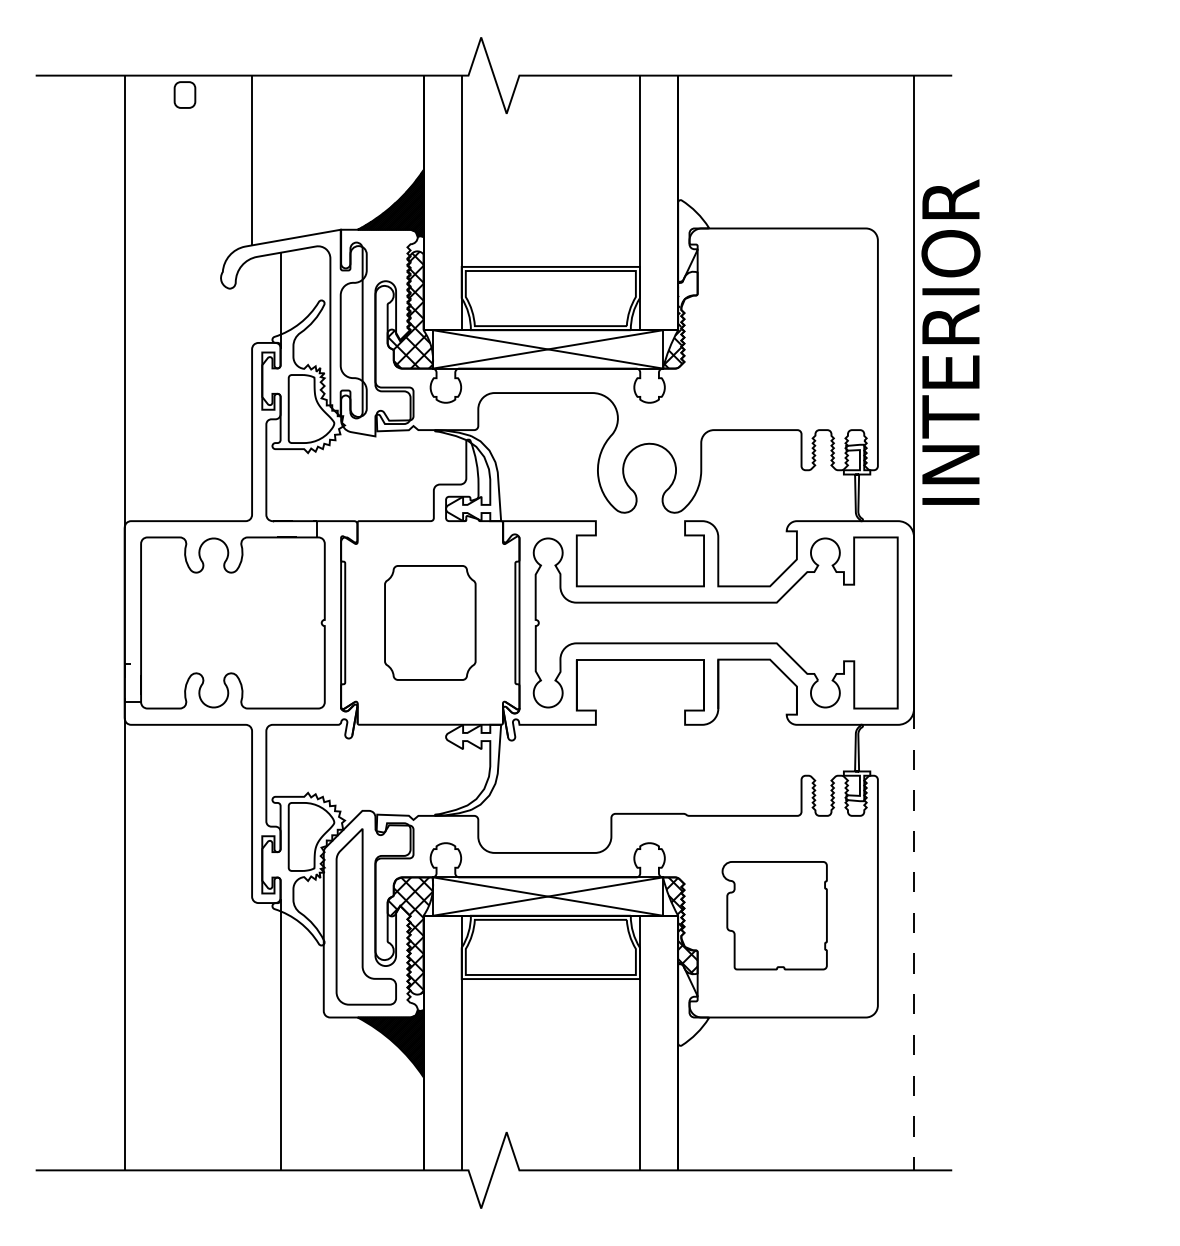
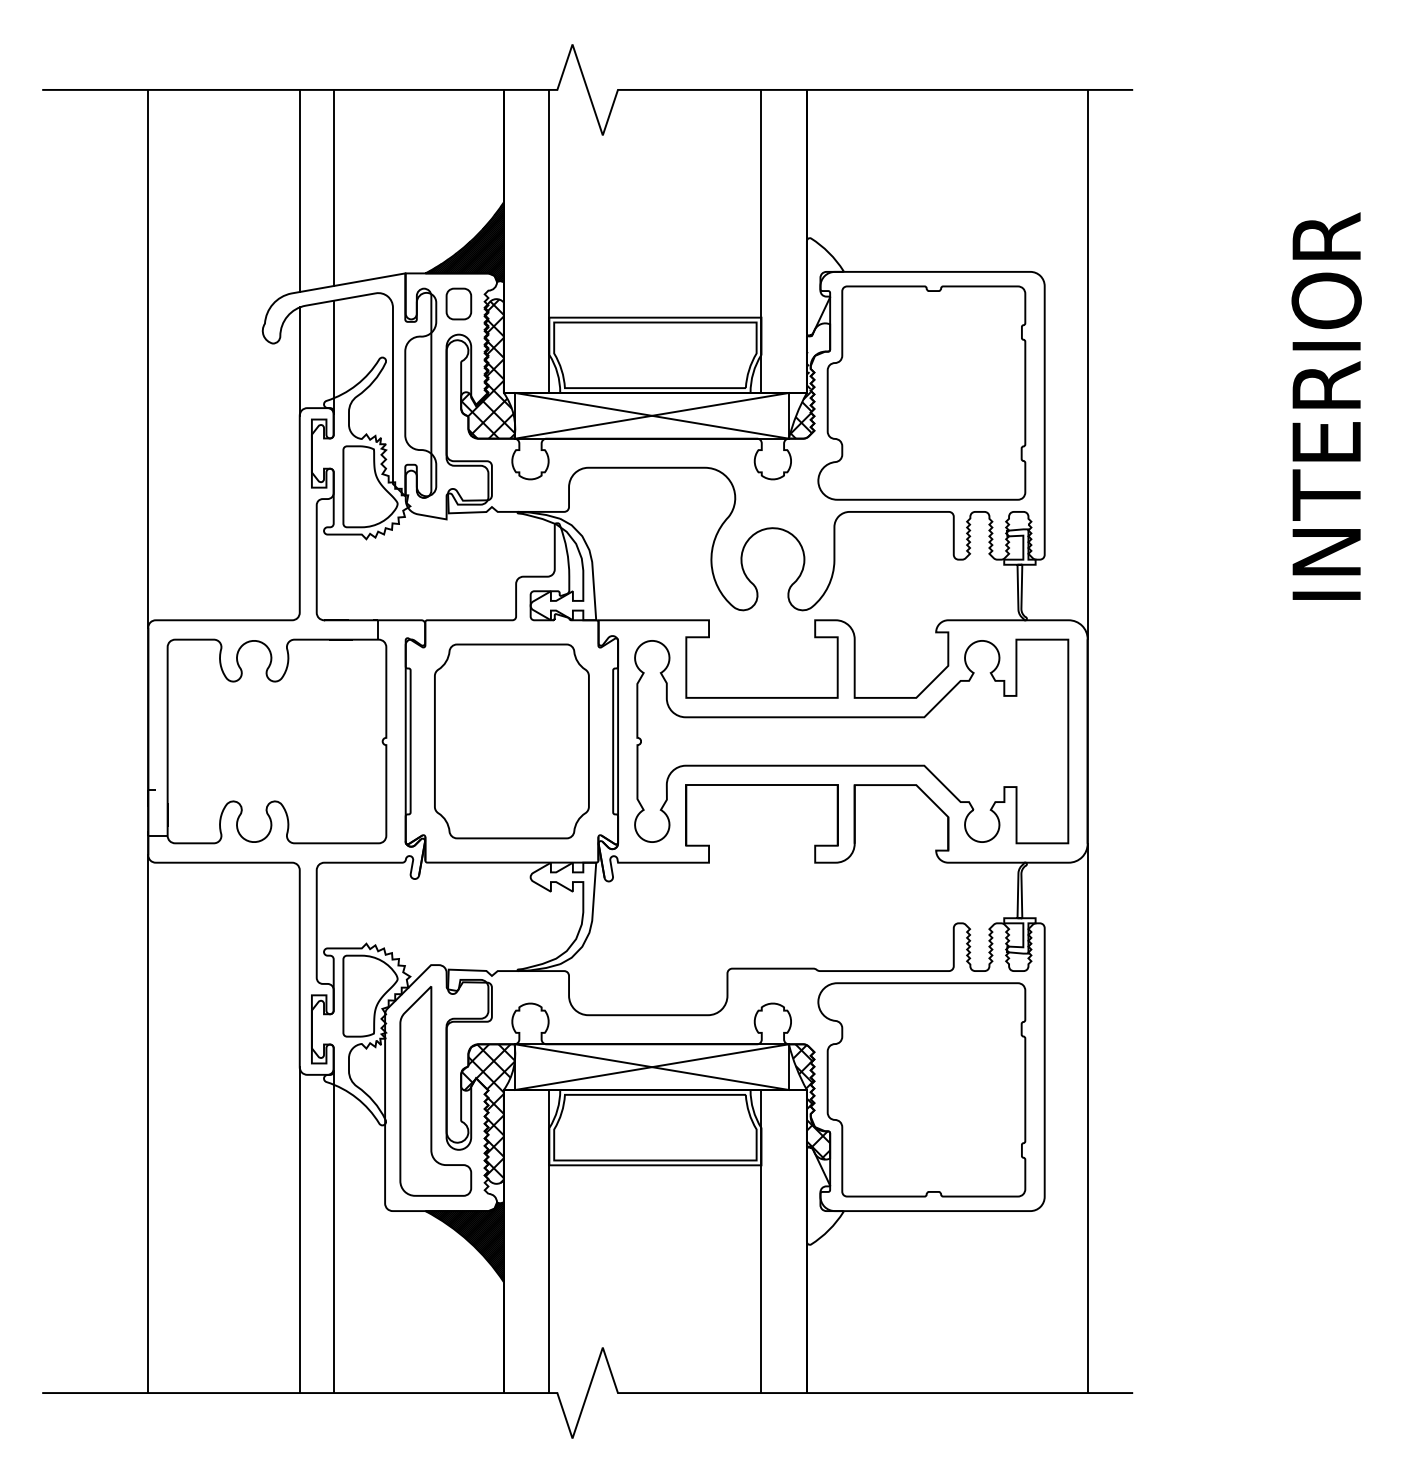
part: (184, 94) -> (458, 303), moved
line: (280, 157) -> (333, 187), added
line: (251, 303) -> (299, 361), added
part: (774, 329) -> (921, 392), added
text: (950, 341) -> (1326, 405), moved
part: (429, 623) -> (511, 741), size x1.43
part: (774, 915) -> (921, 1089), size x1.67
line: (913, 939) -> (1087, 1118), dashed -> solid
line: (251, 1033) -> (299, 1230), added

